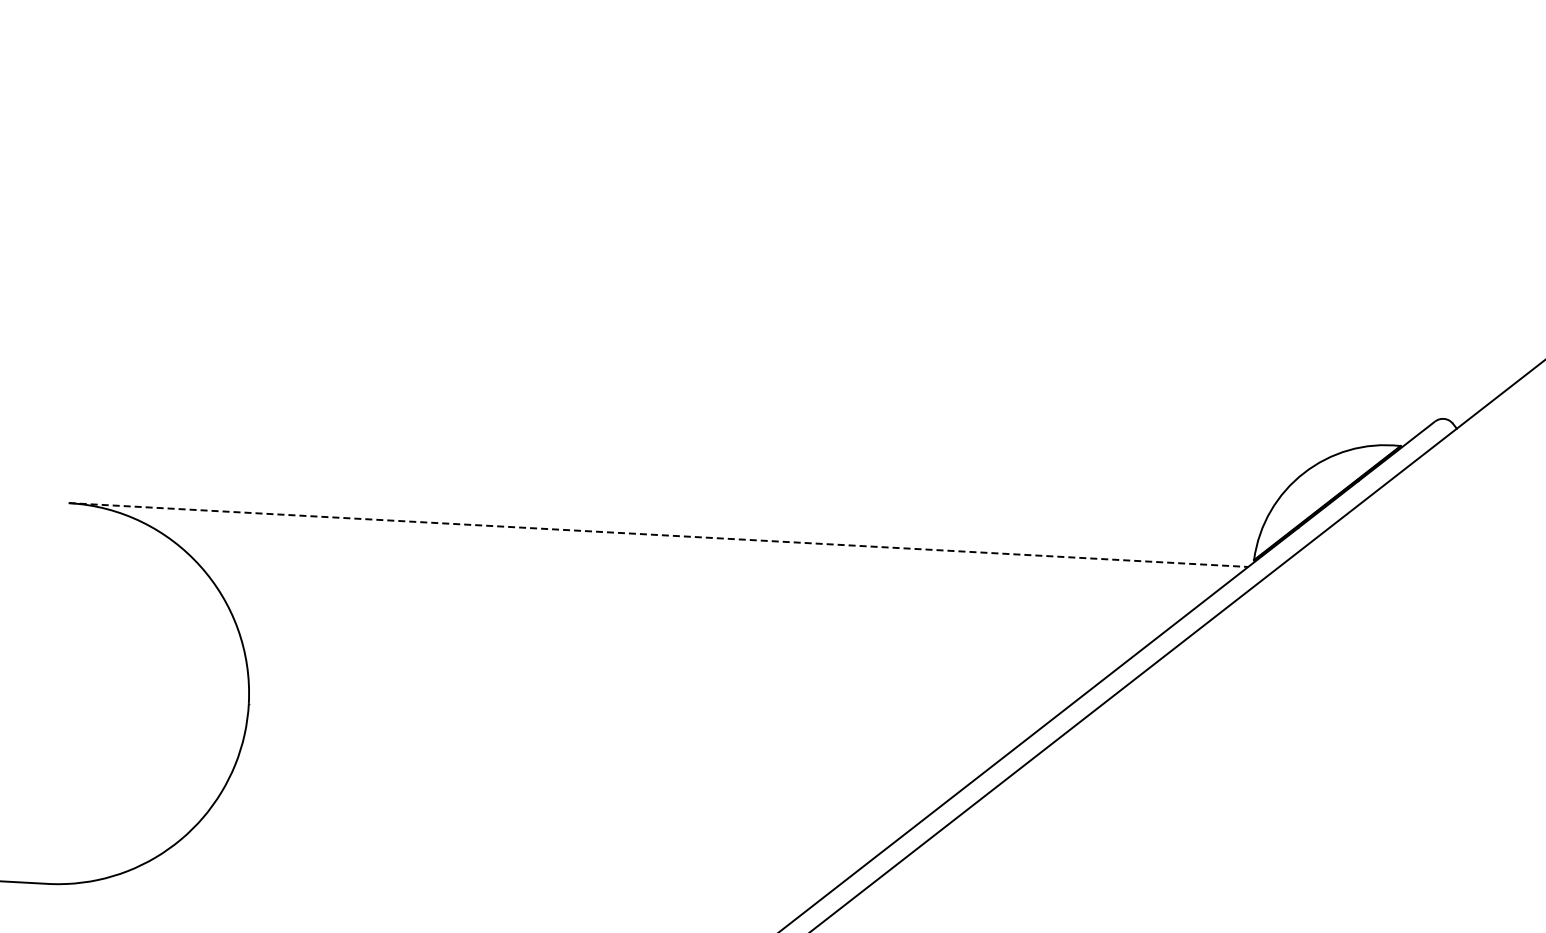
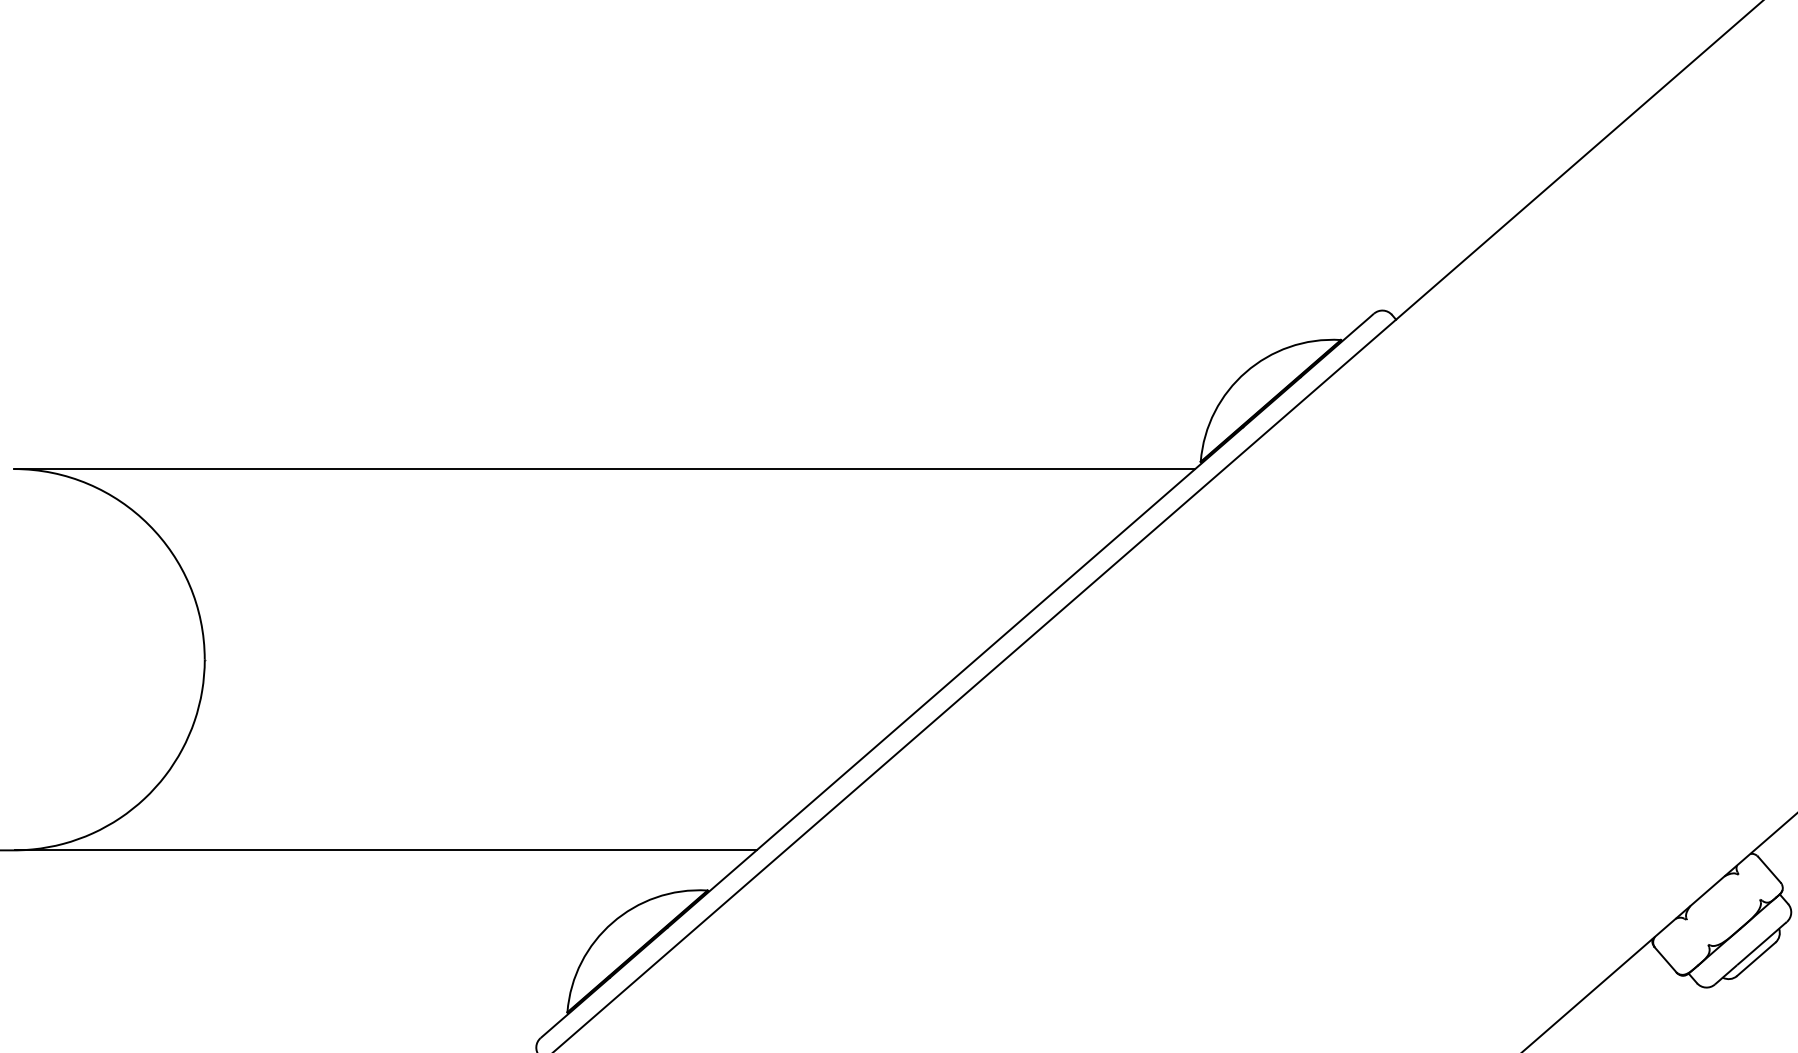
line: (658, 535) -> (604, 469), dashed -> solid
line: (418, 904) -> (385, 850), added

